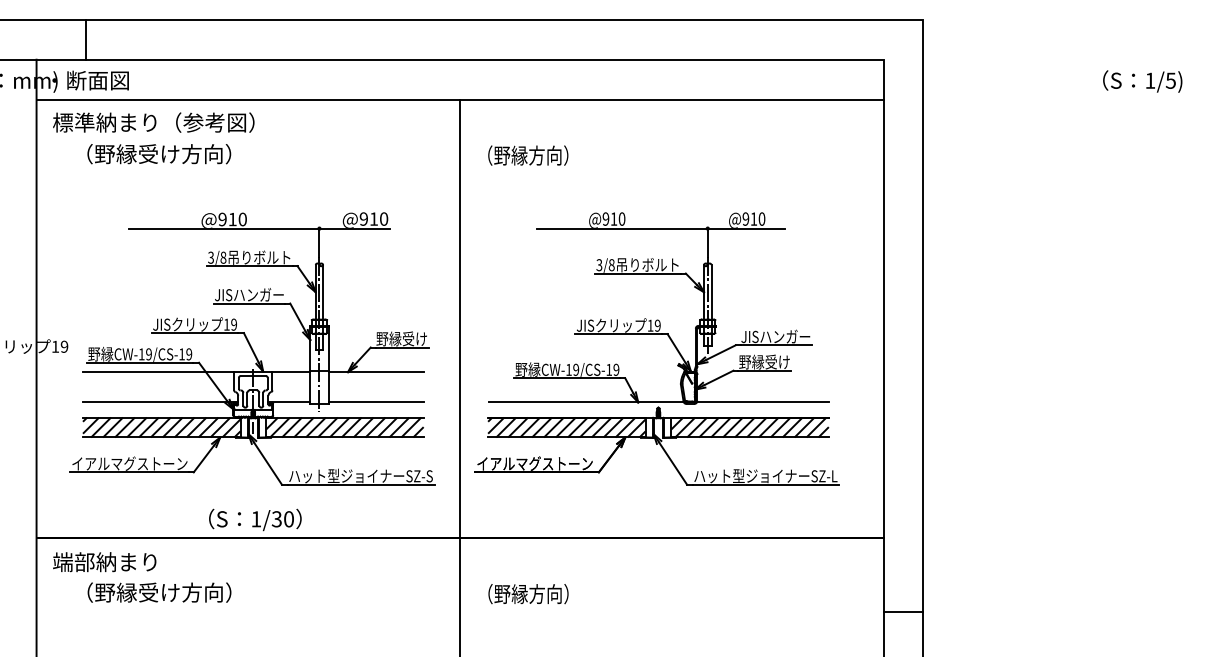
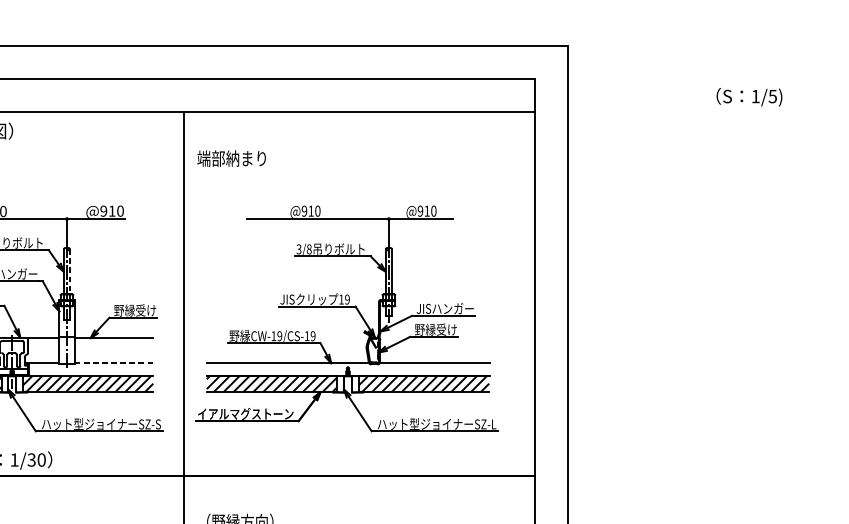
text: (522, 155) -> (235, 158), （野縁方向） -> 端部納まり
line: (323, 292) -> (70, 272), solid -> dashed
line: (376, 402) -> (114, 363), solid -> dashed

